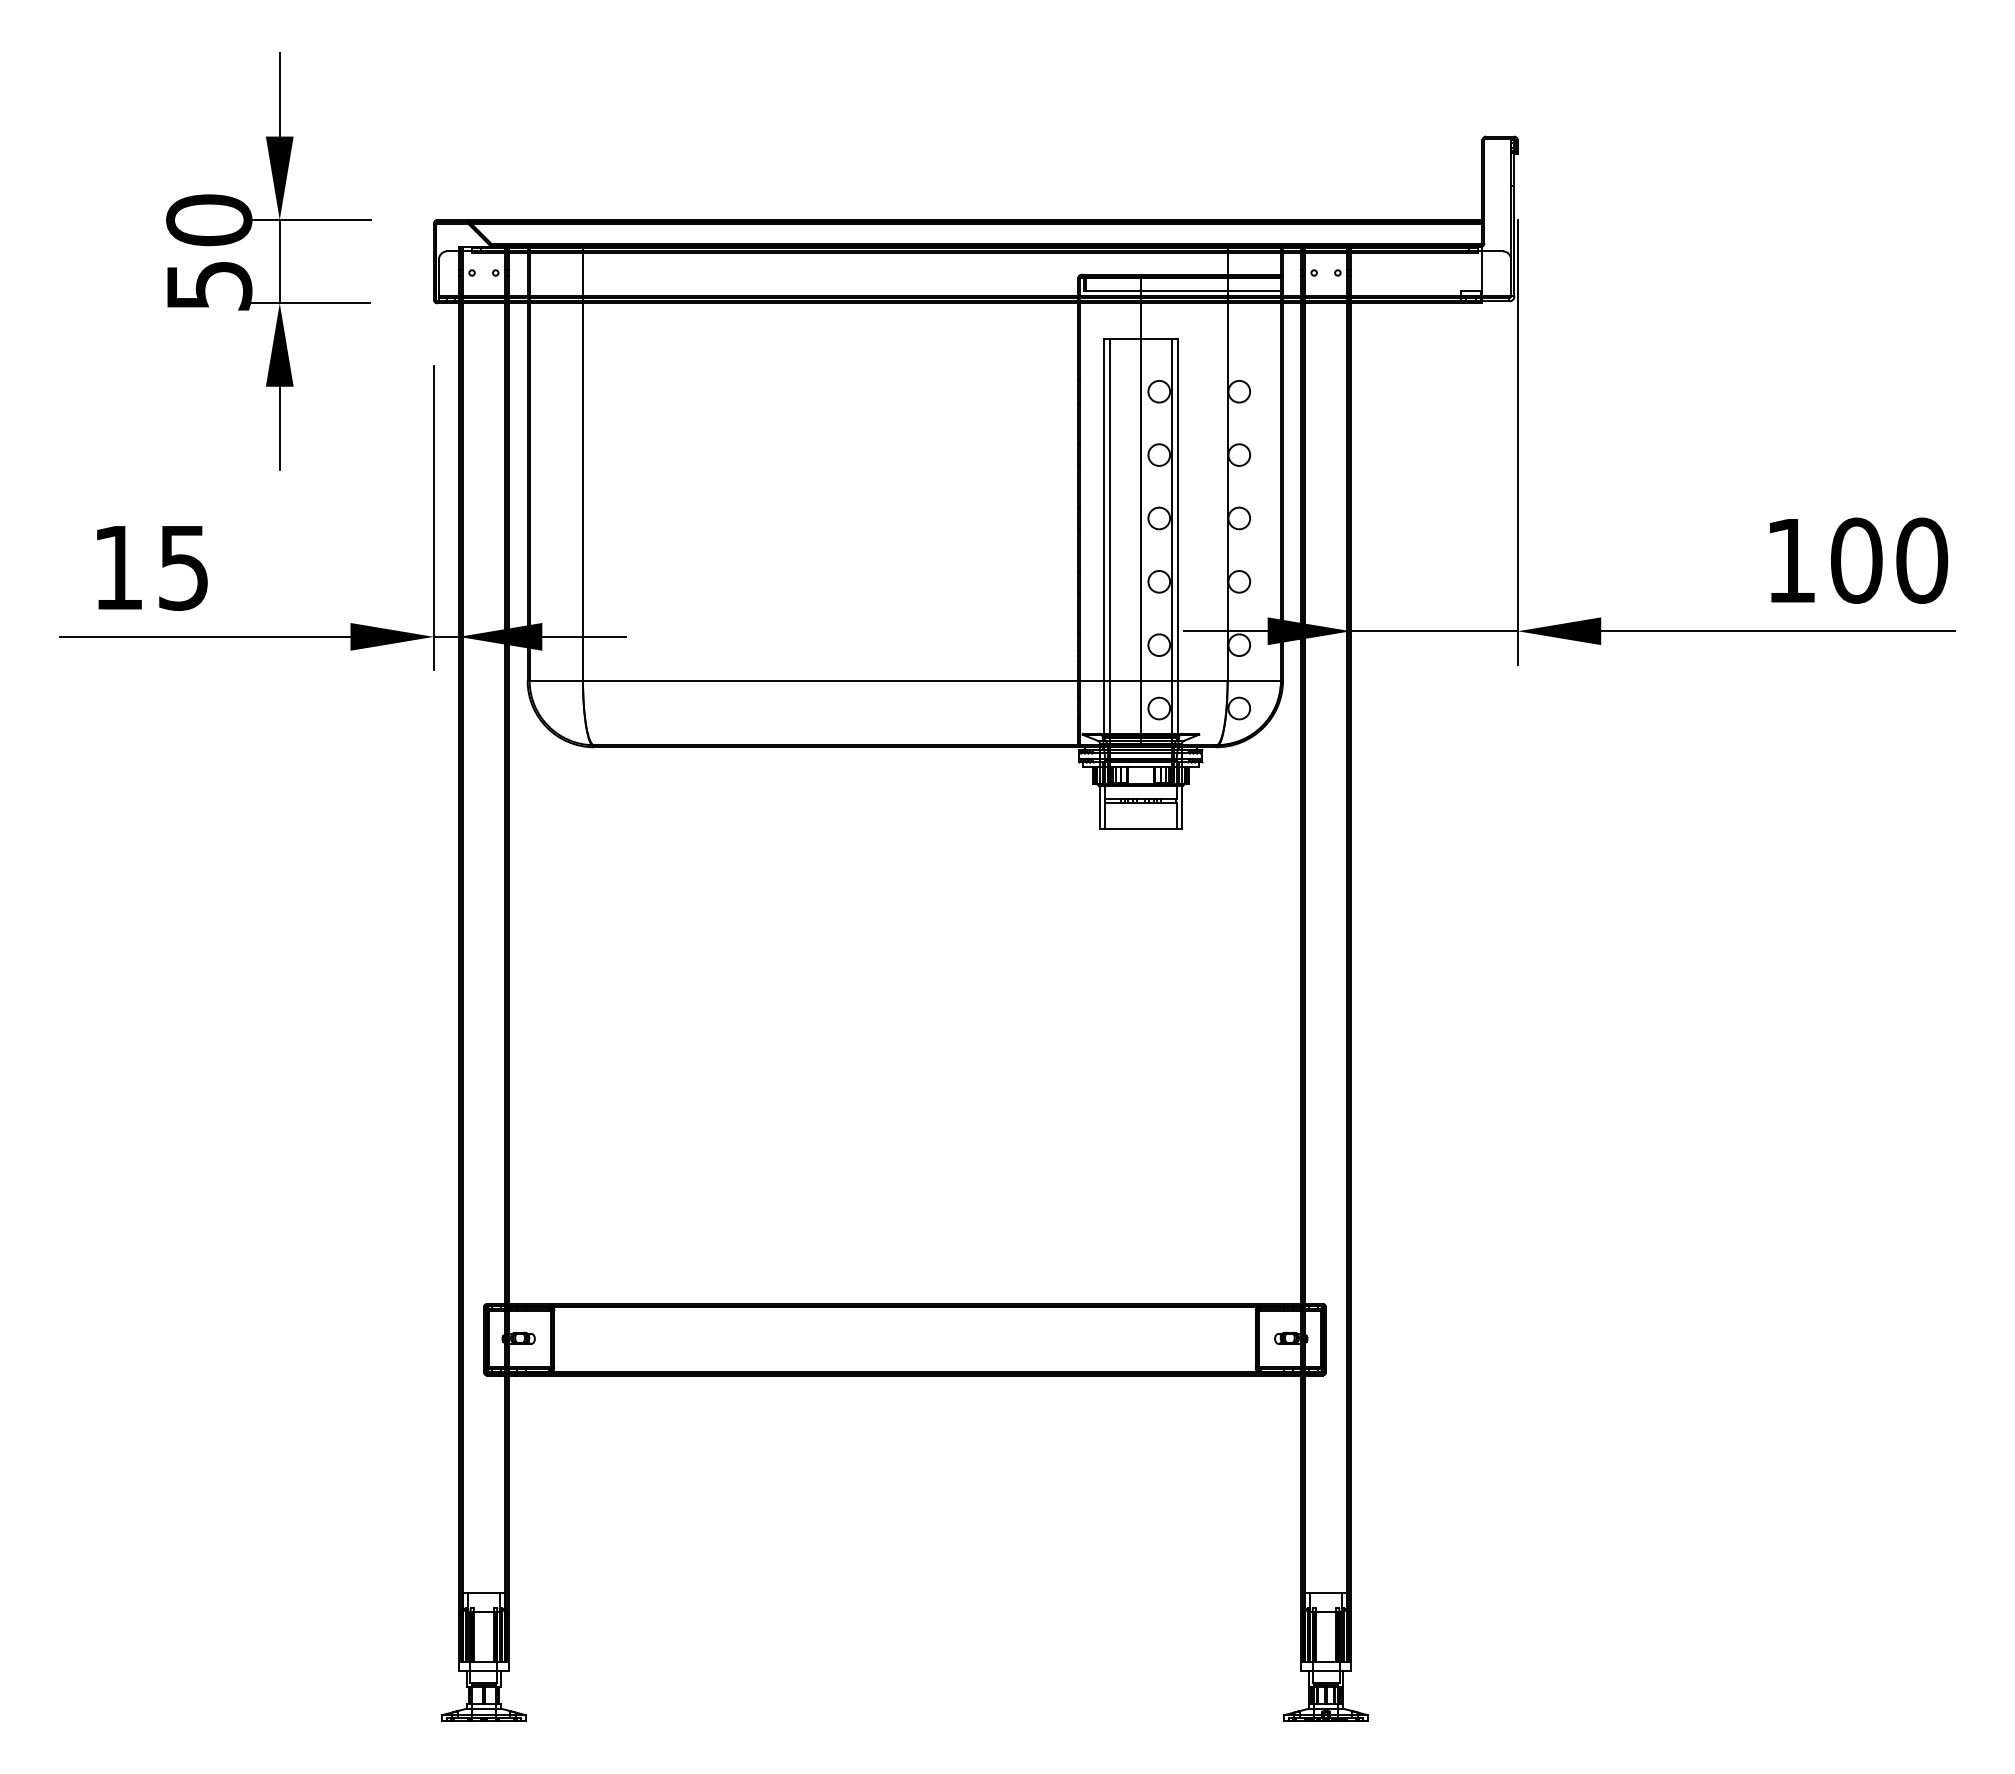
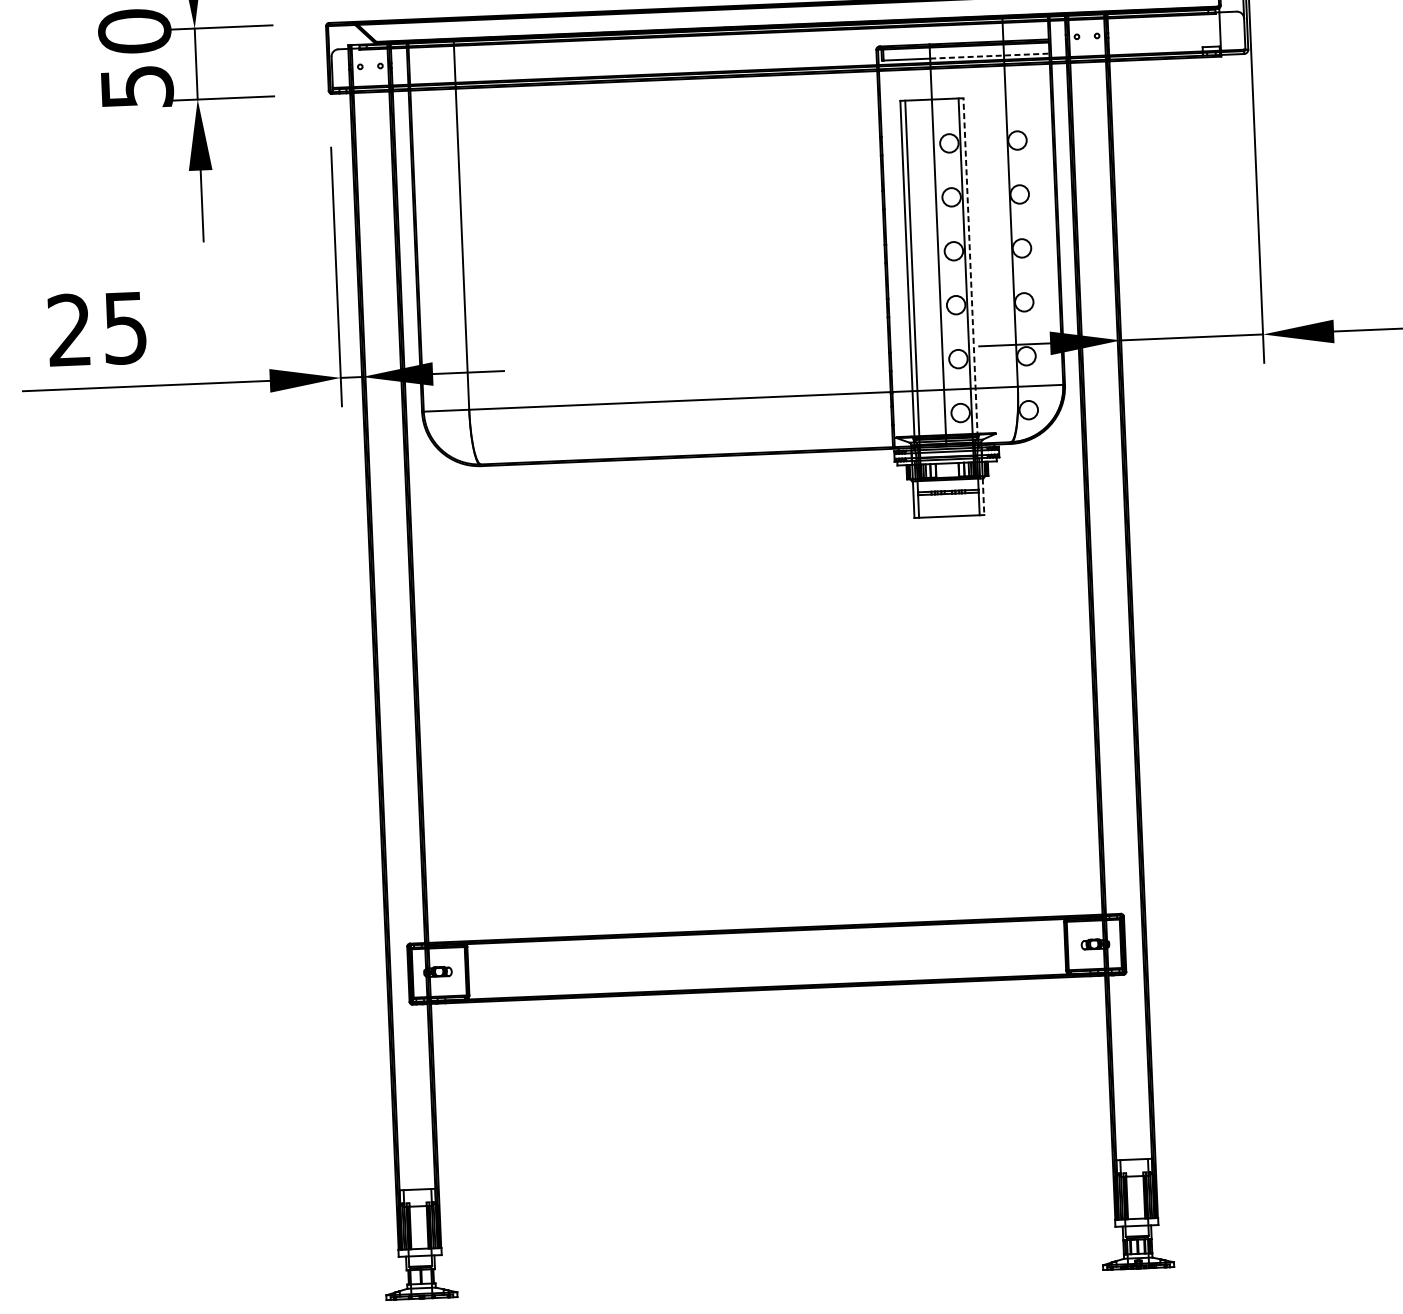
line: (1211, 291) -> (990, 56), solid -> dashed
line: (1178, 538) -> (970, 267), solid -> dashed
text: (117, 566) -> (69, 329), 15 -> 25
line: (1181, 807) -> (983, 496), solid -> dashed

